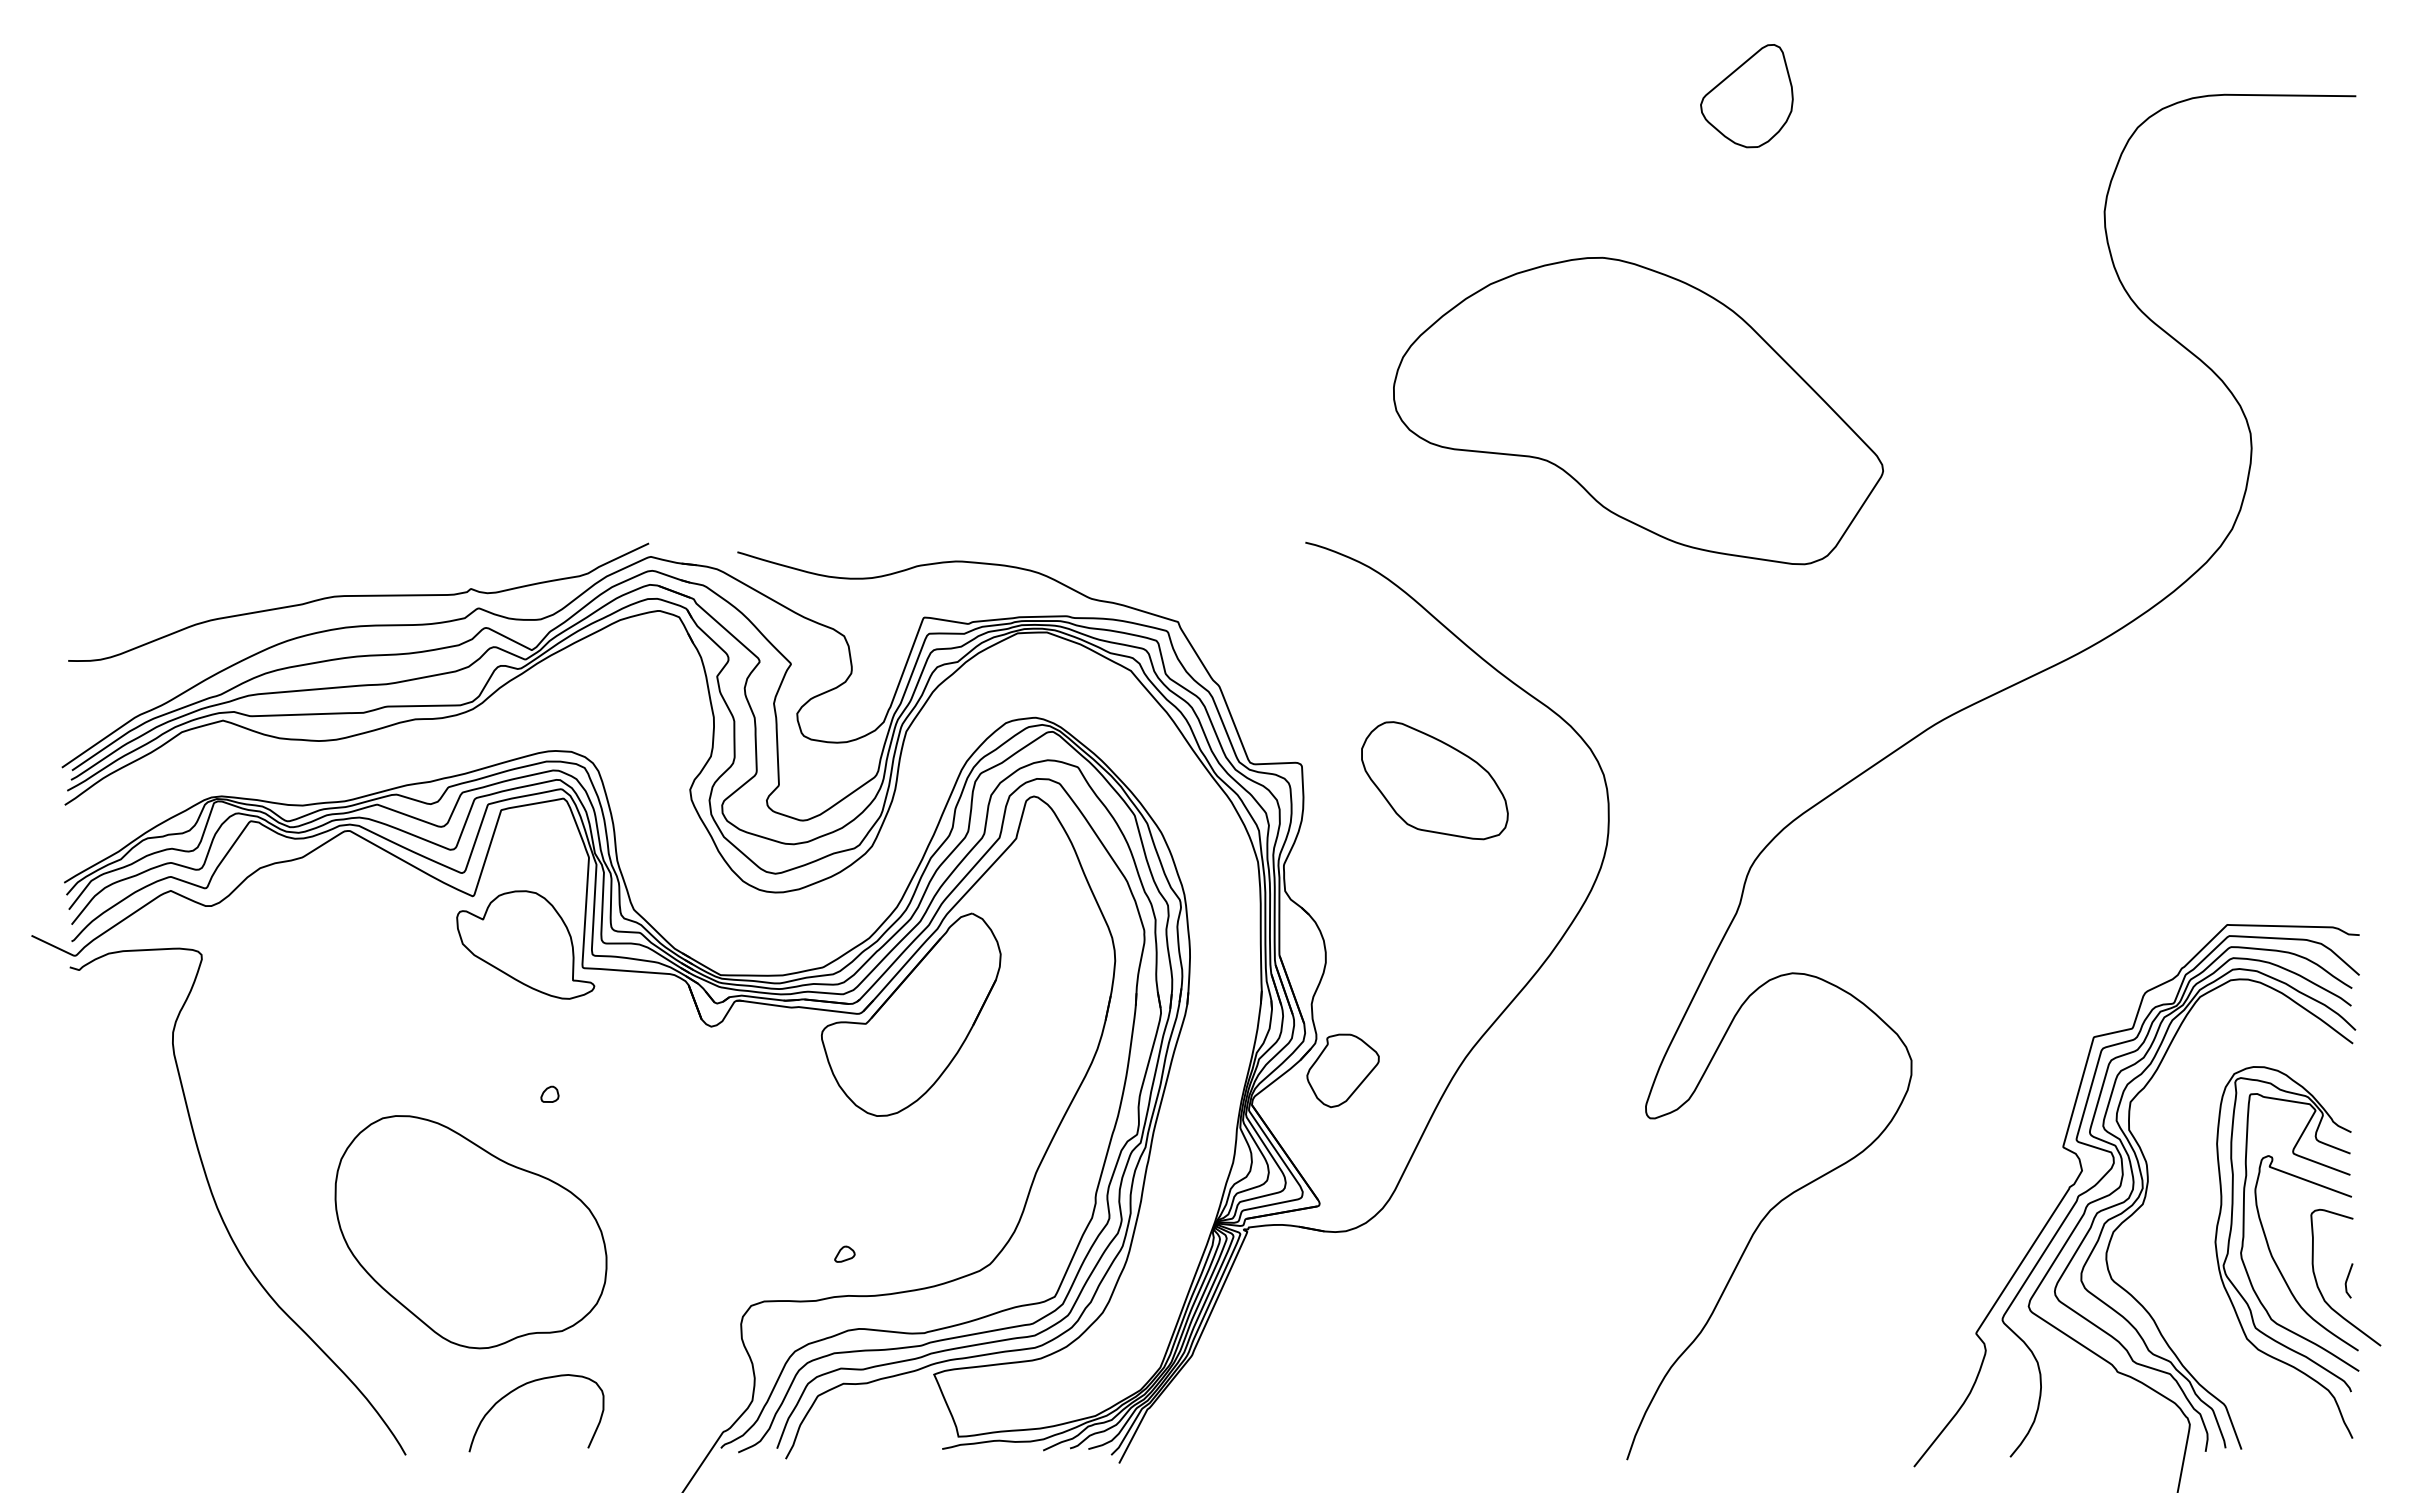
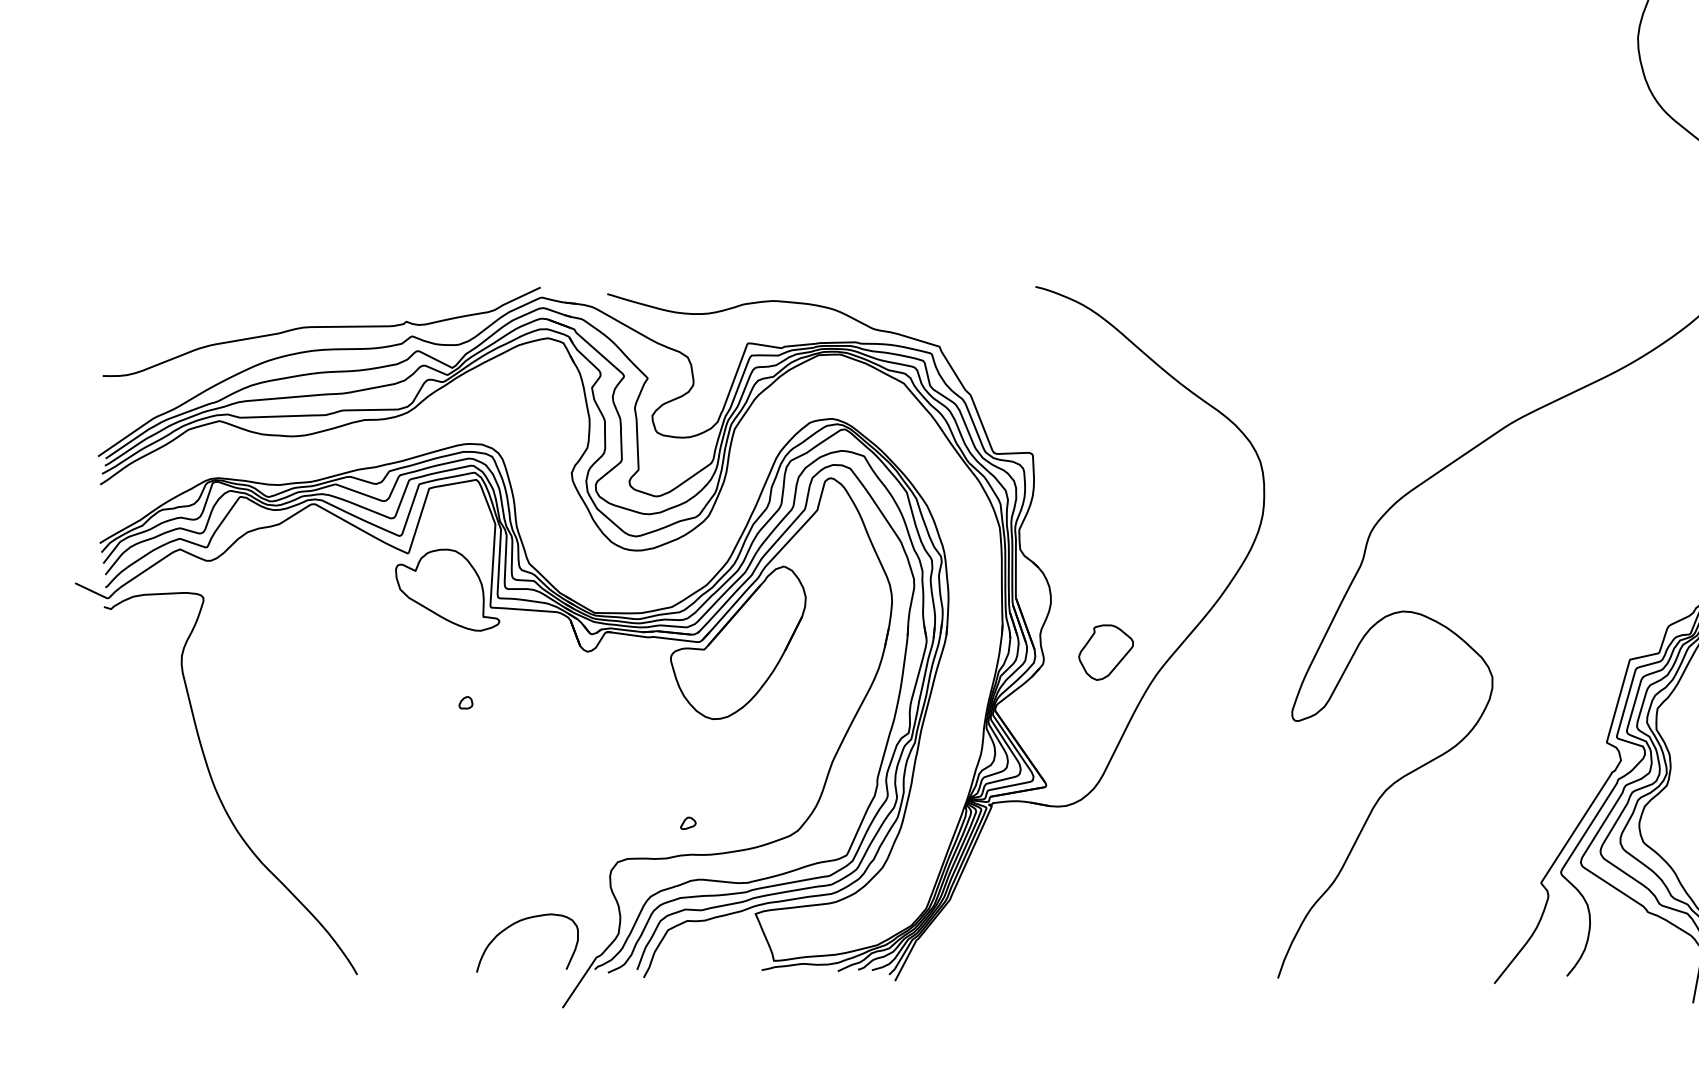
part: (1638, 410) -> (1286, 187), removed
part: (1434, 780) -> (1132, 466), removed
part: (1342, 1070) -> (1105, 652), moved
part: (470, 1232) -> (406, 806), removed
curve: (522, 1386) -> (516, 923), moved

